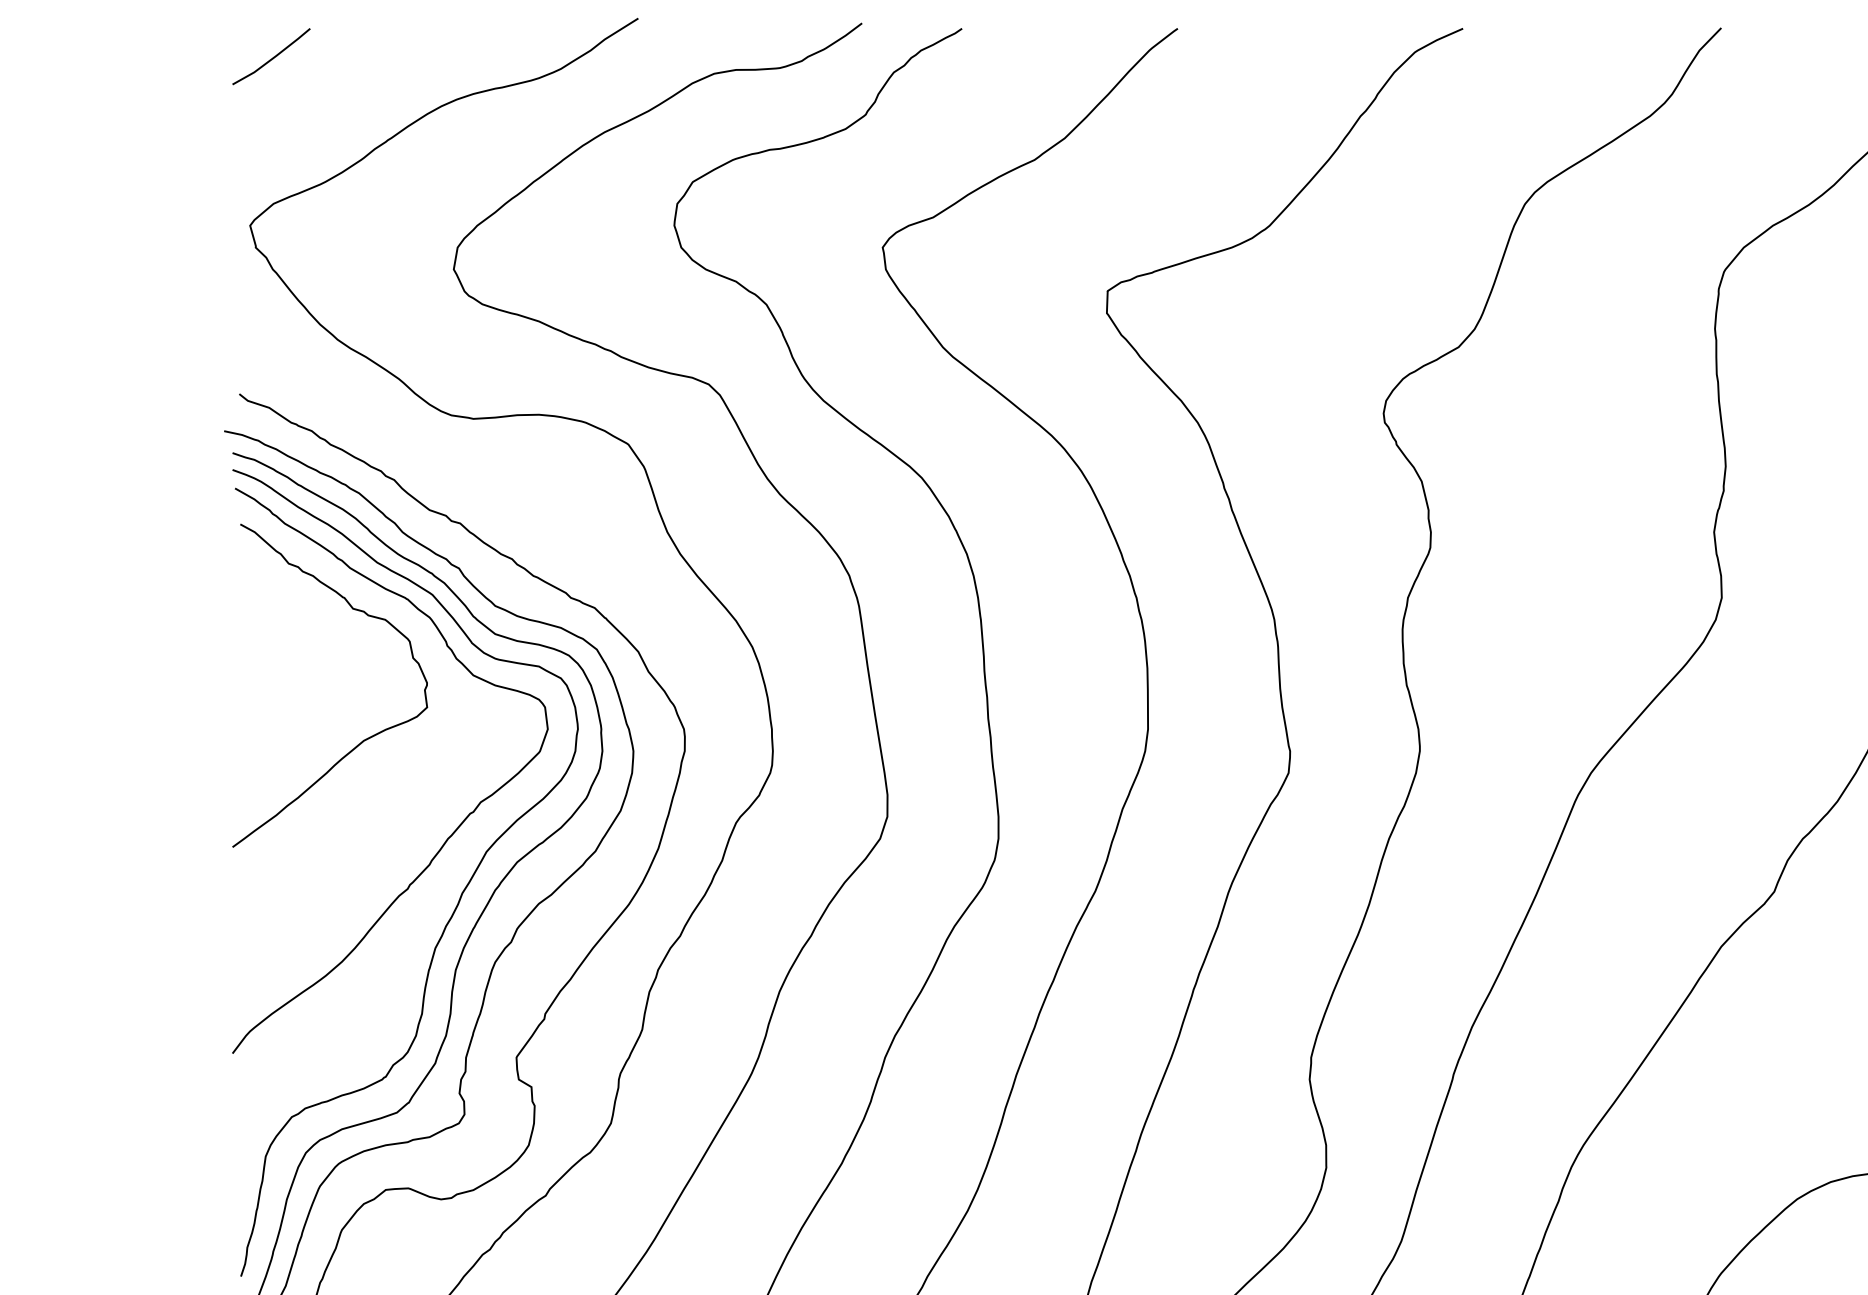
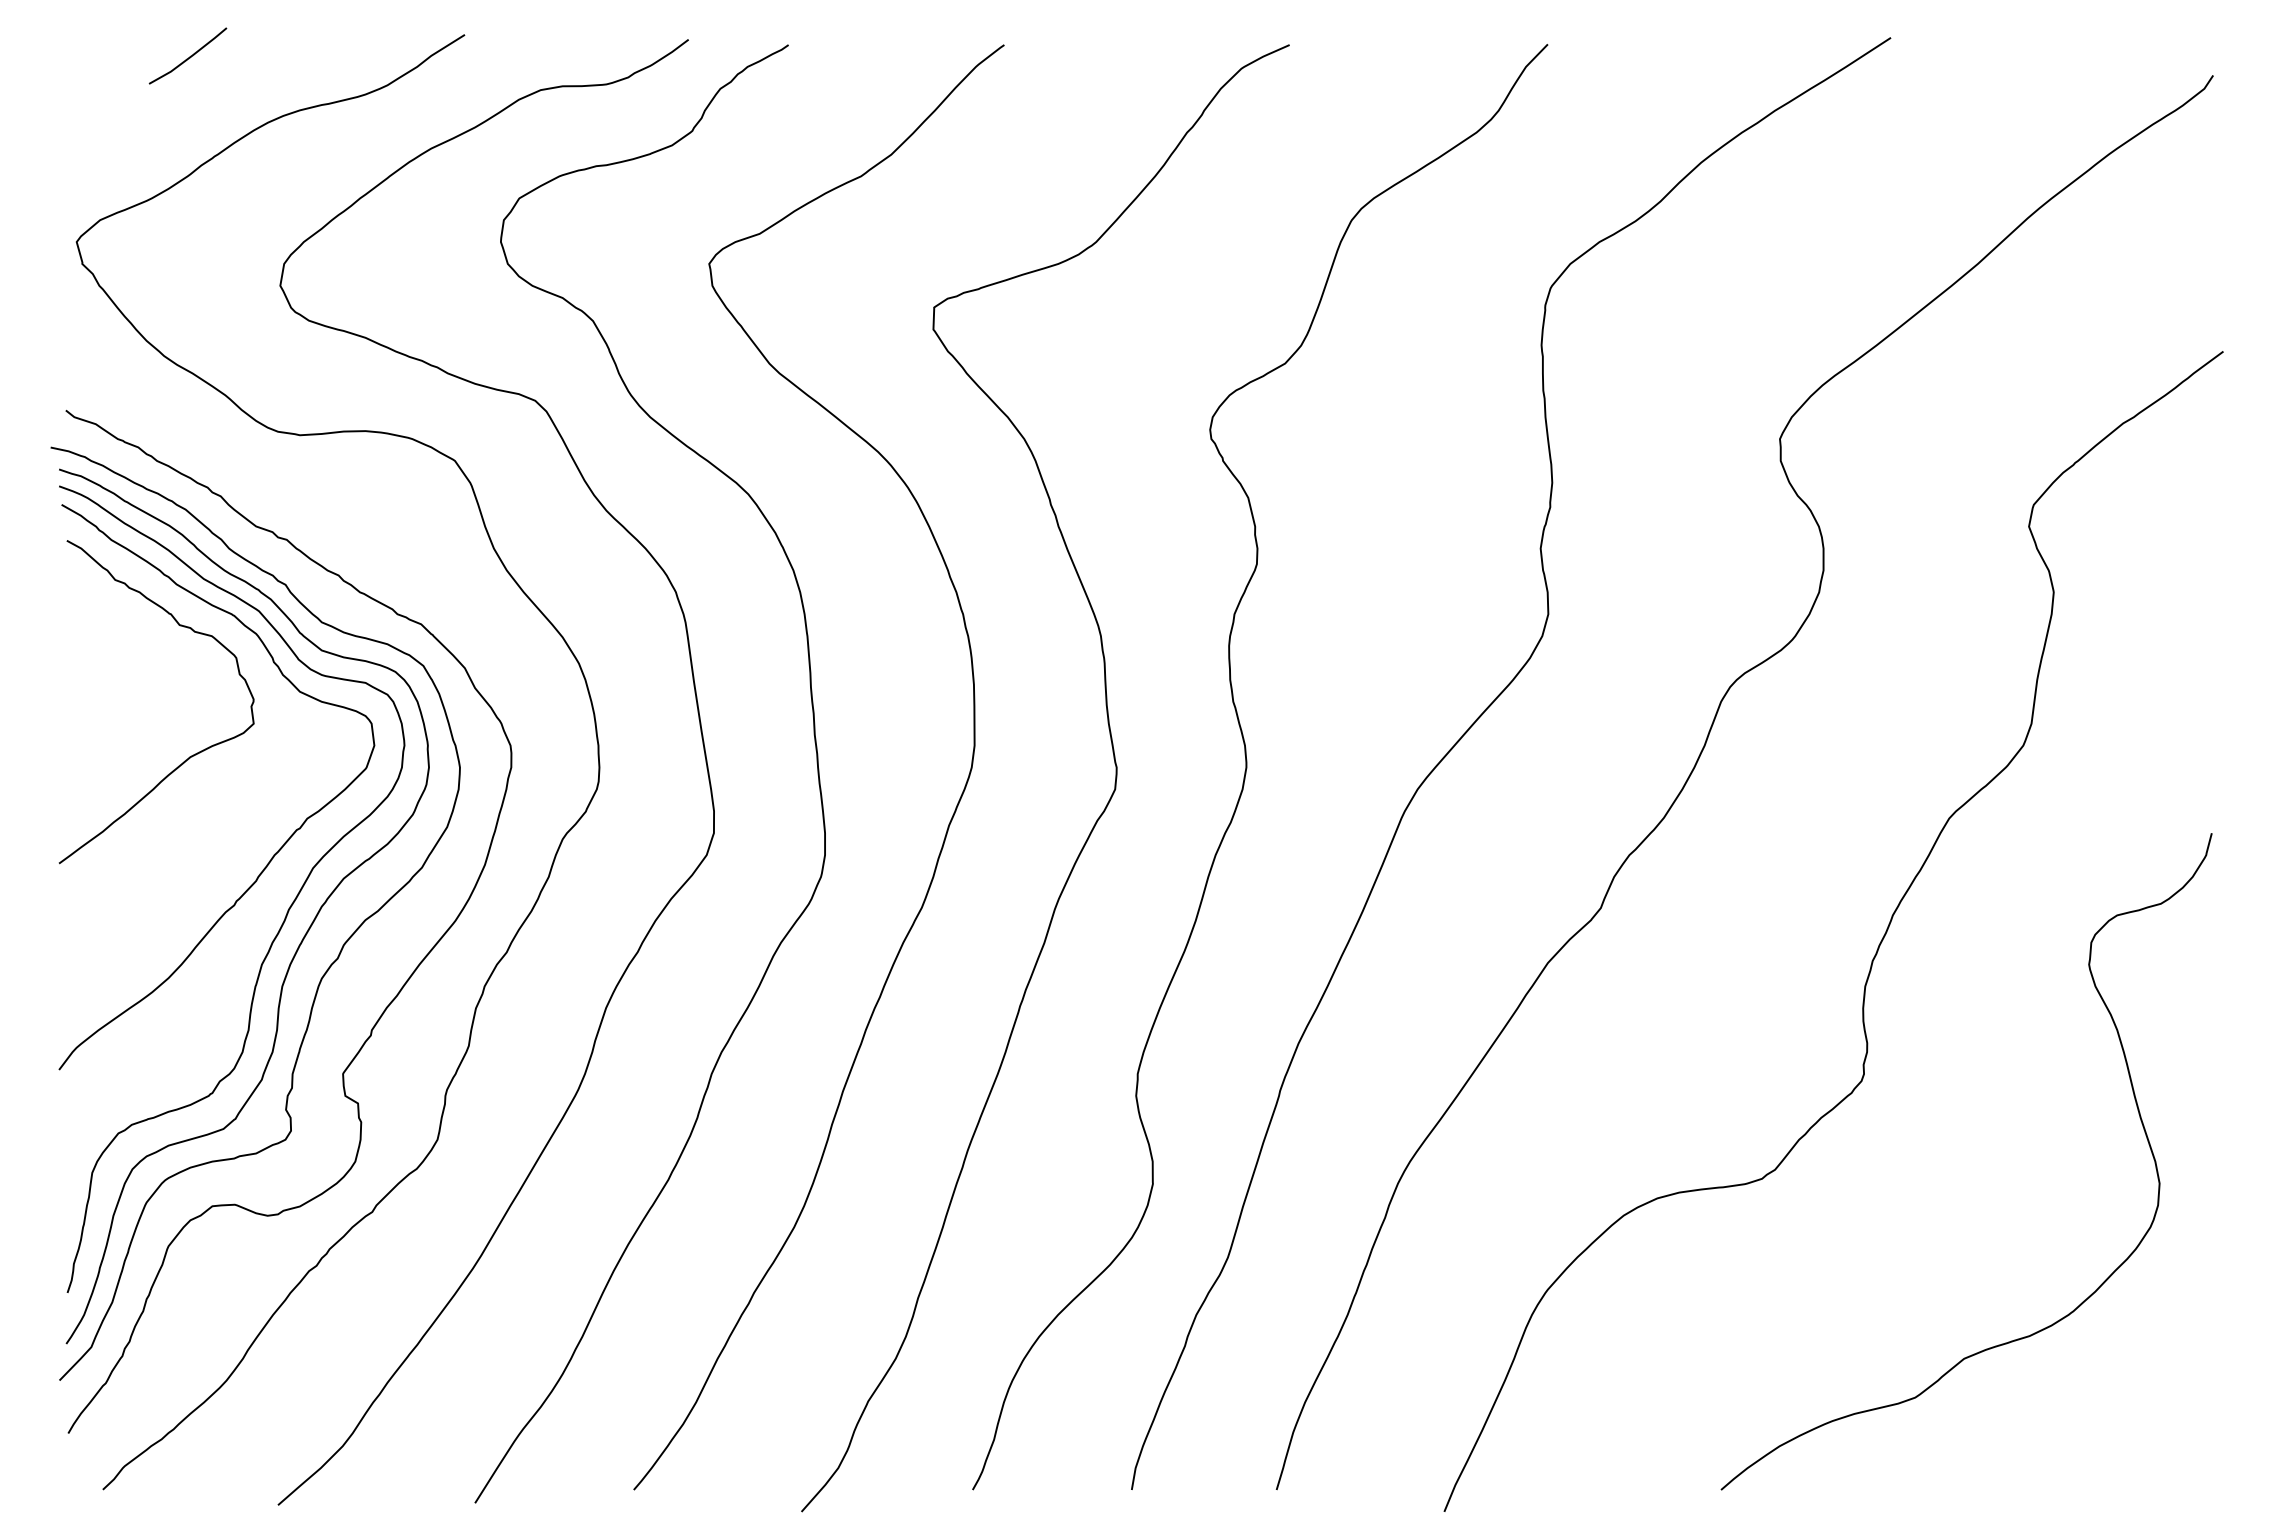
line: (272, 57) -> (189, 56), moved

